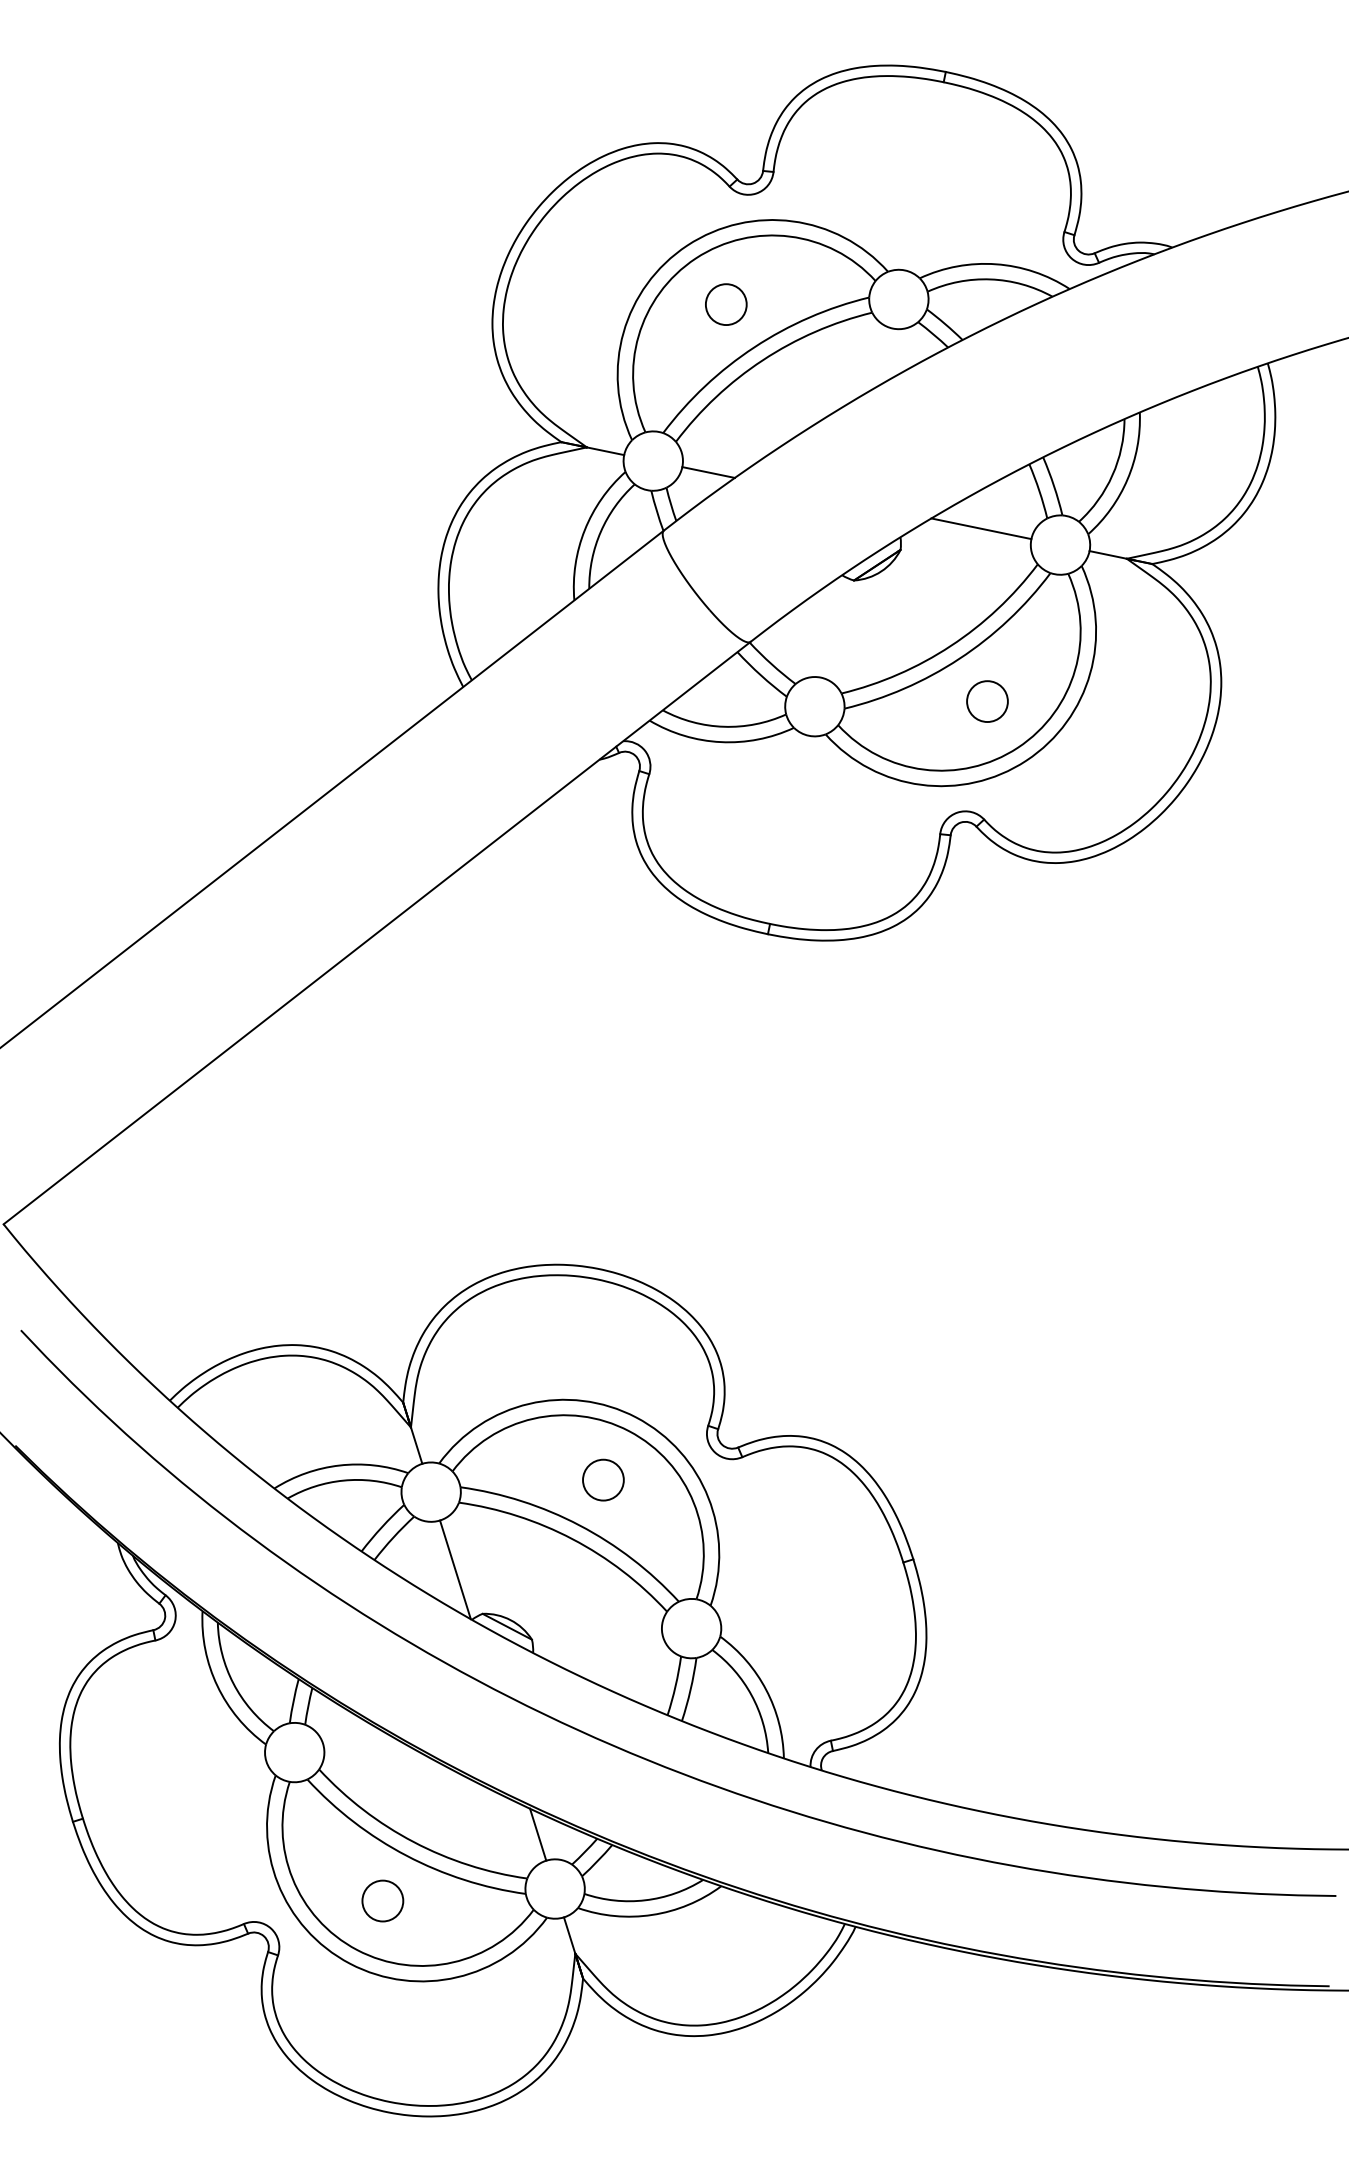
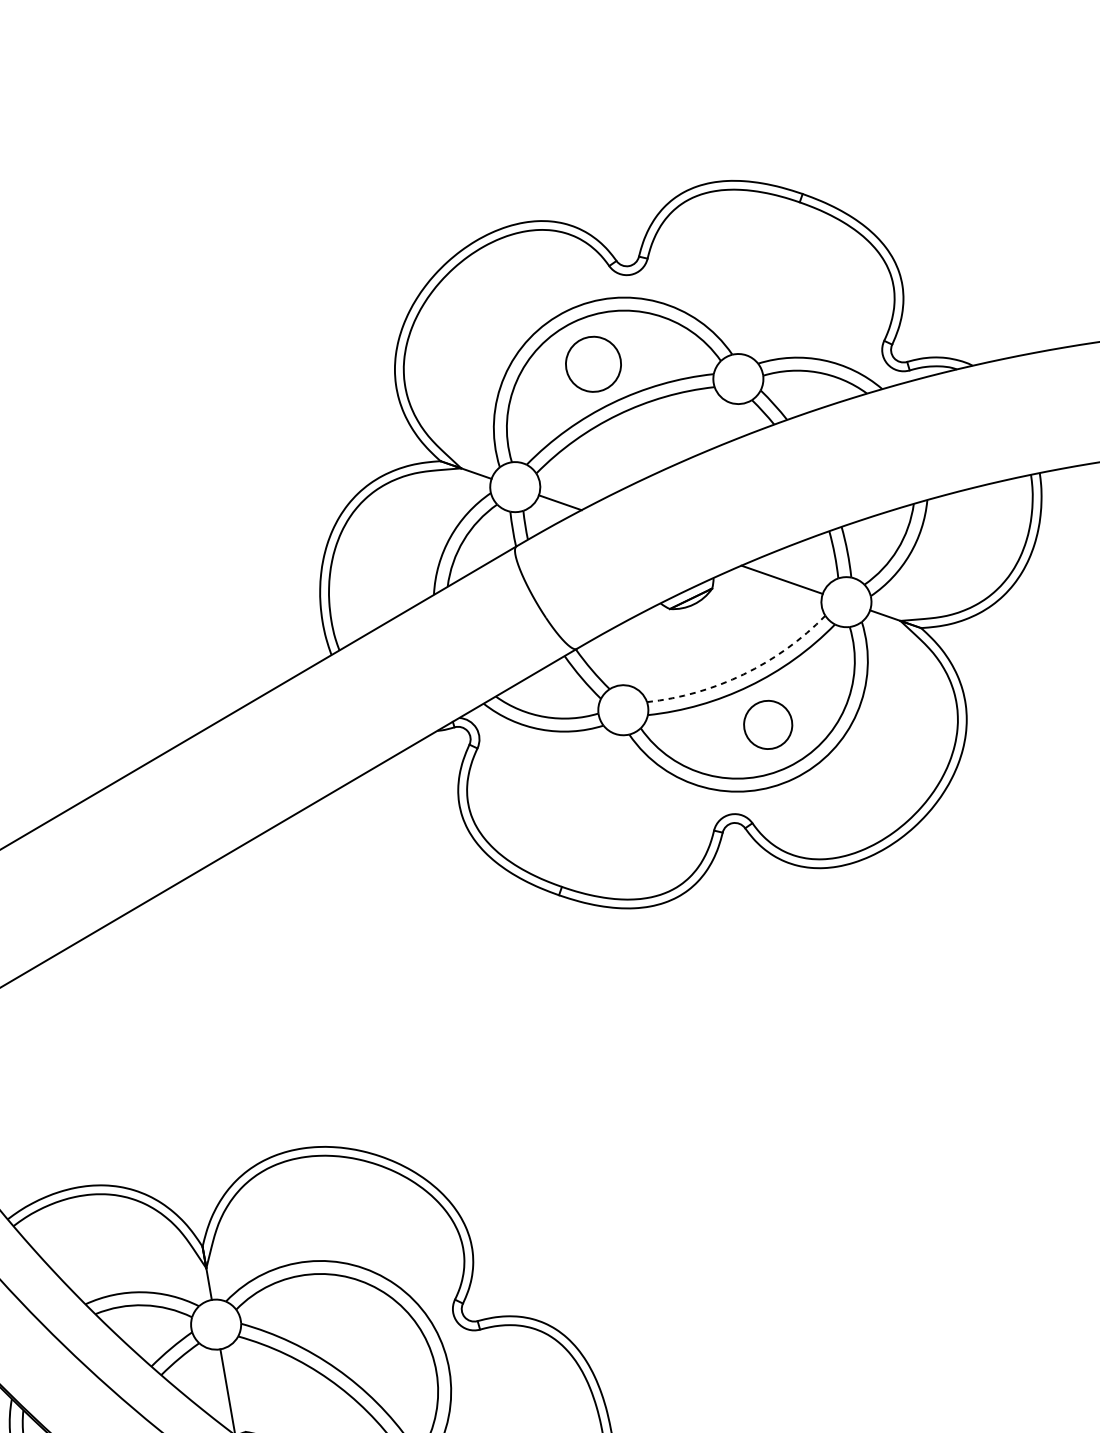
circle: (725, 304) -> (592, 364), size x1.6
arc: (950, 645) -> (743, 673), solid -> dashed
circle: (987, 701) -> (768, 724), size x1.4
circle: (603, 1479) -> (361, 1333), removed

